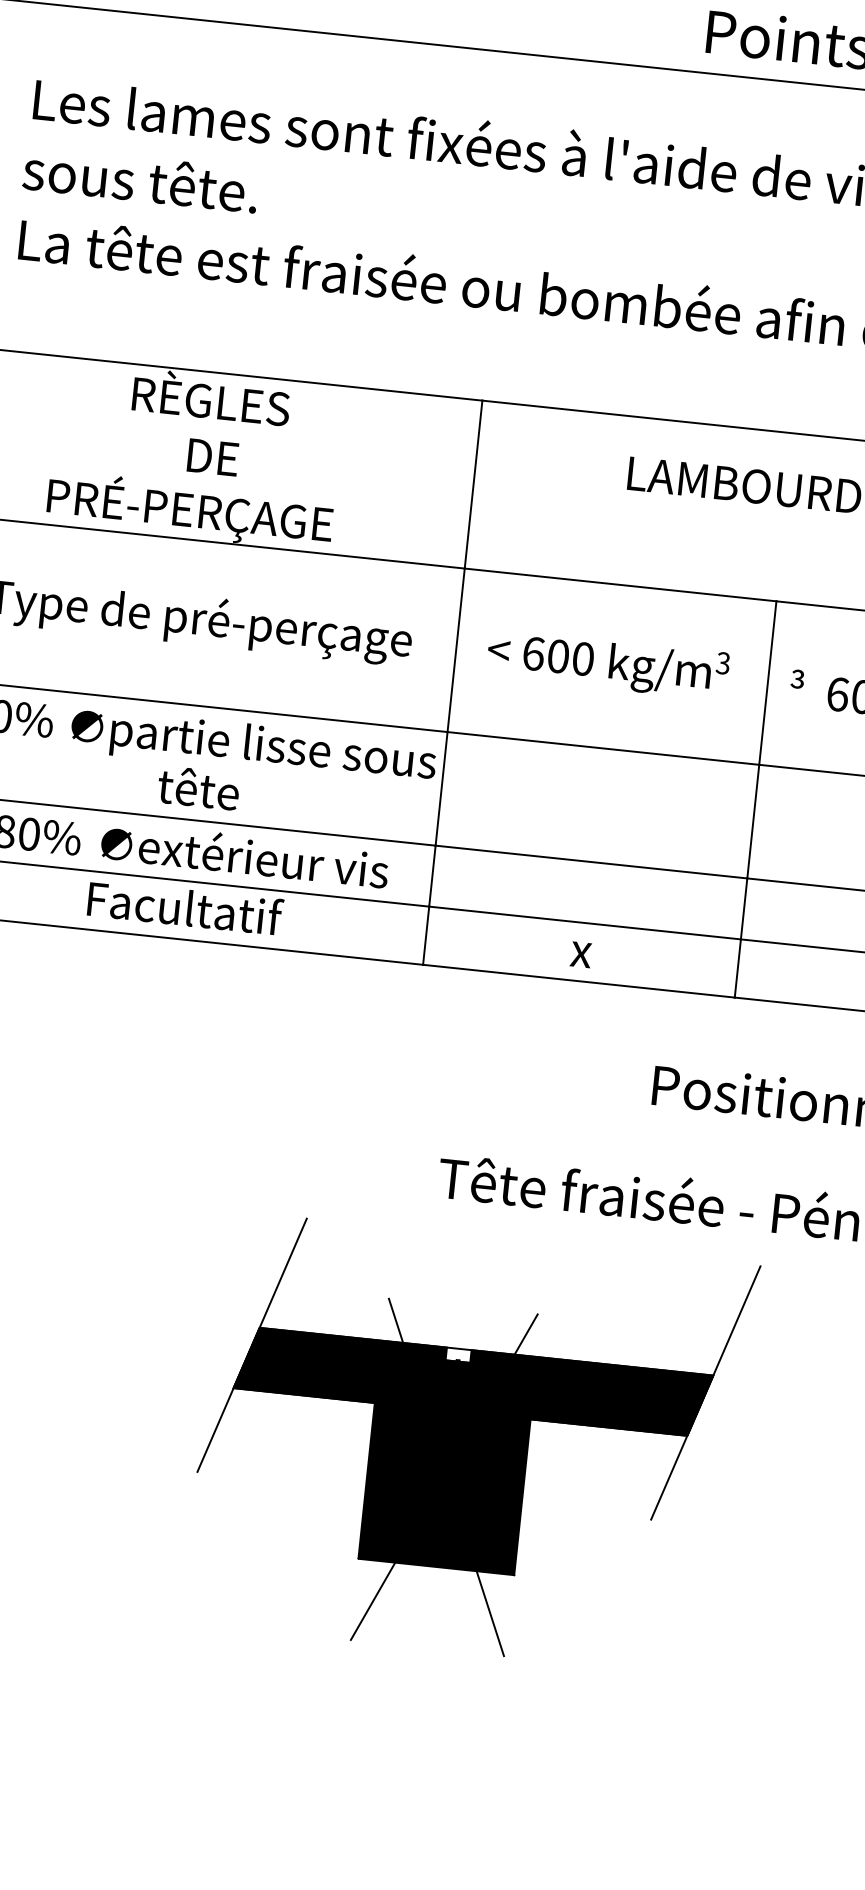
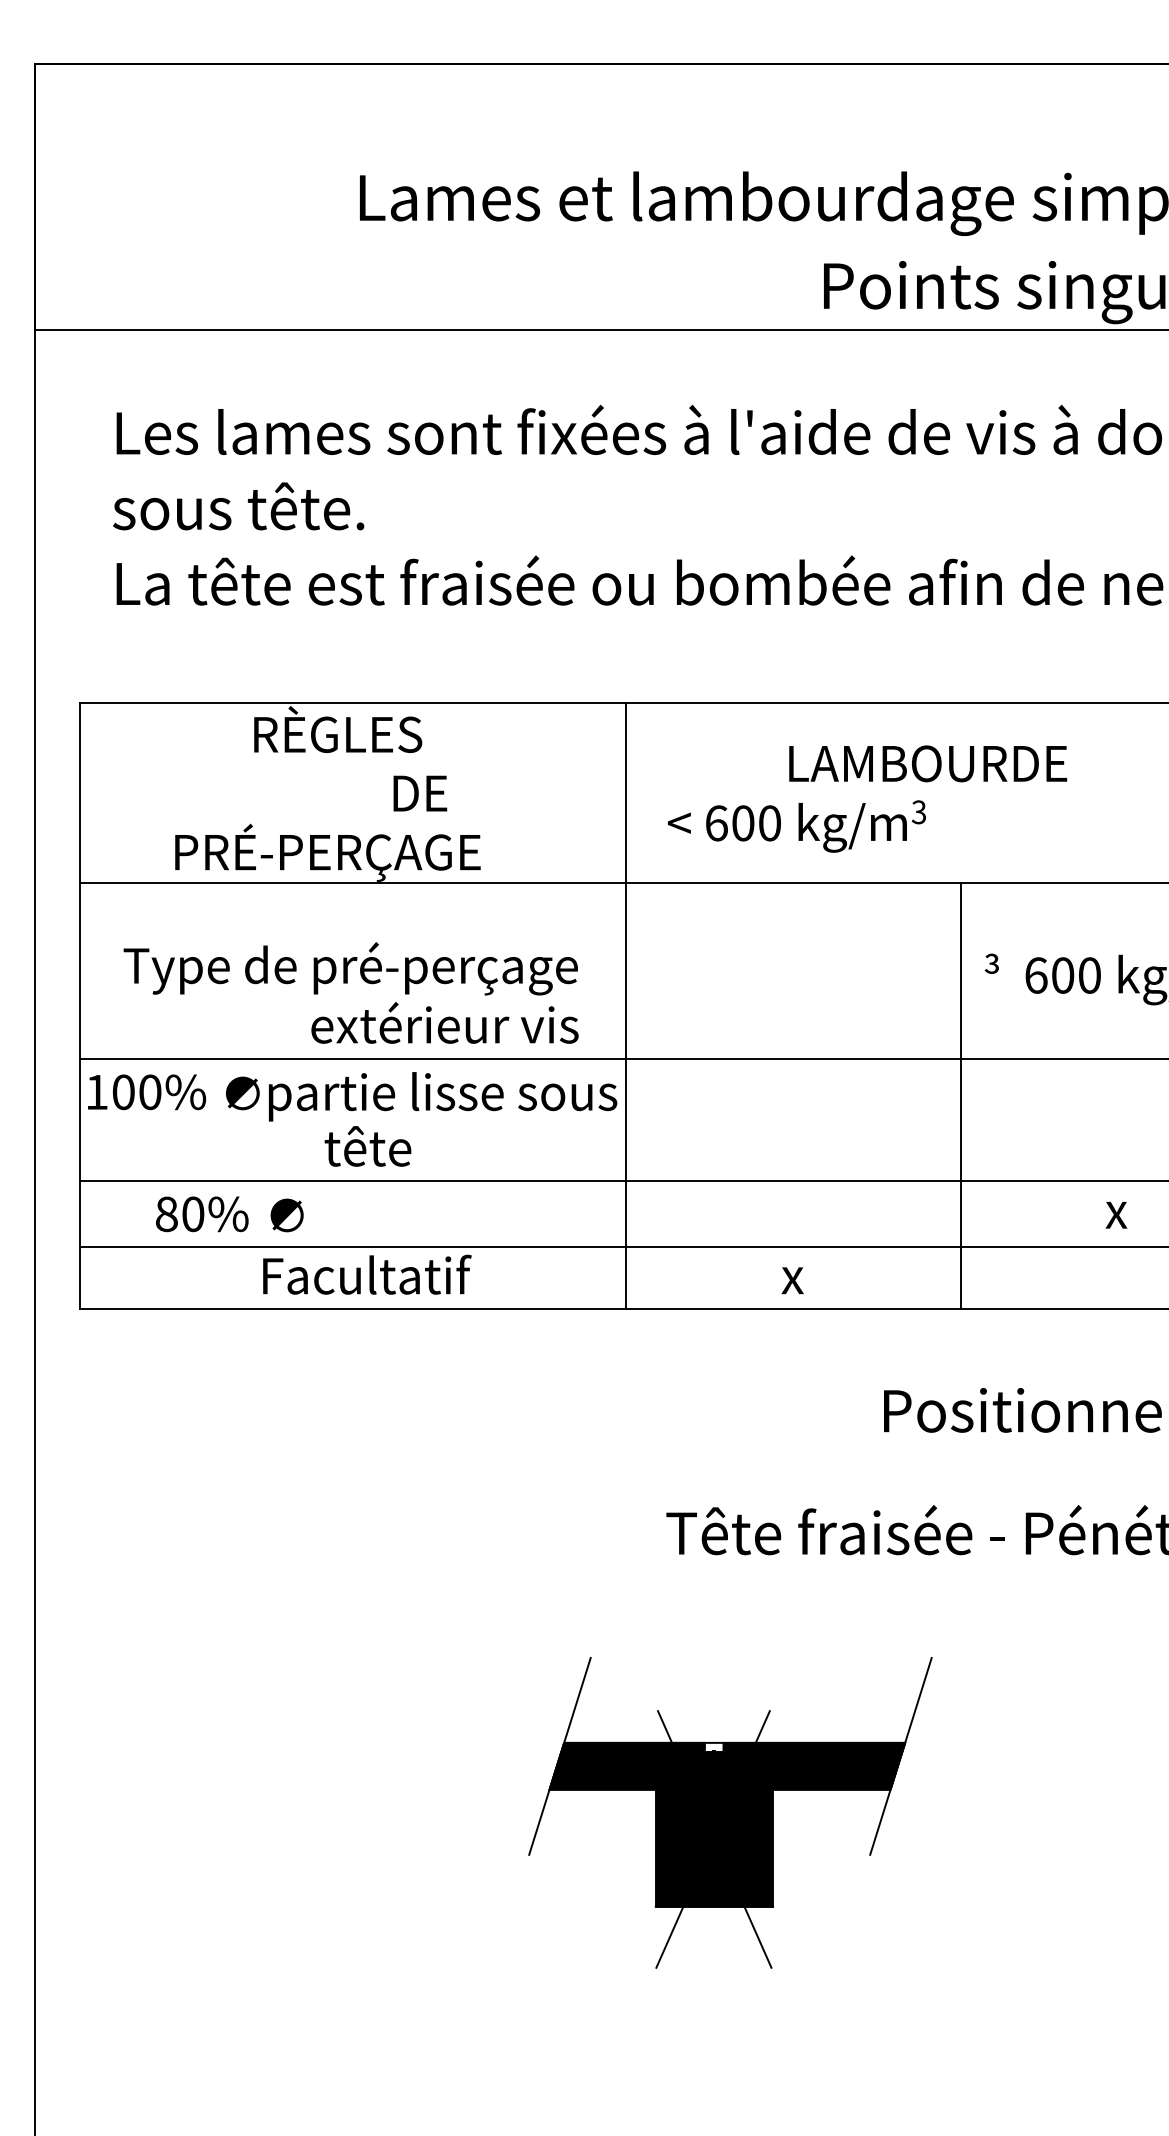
text: (213, 457) -> (420, 793), moved
text: (607, 664) -> (796, 826), moved
text: (263, 856) -> (444, 1022), moved
part: (471, 1443) -> (730, 1812), size x0.7

